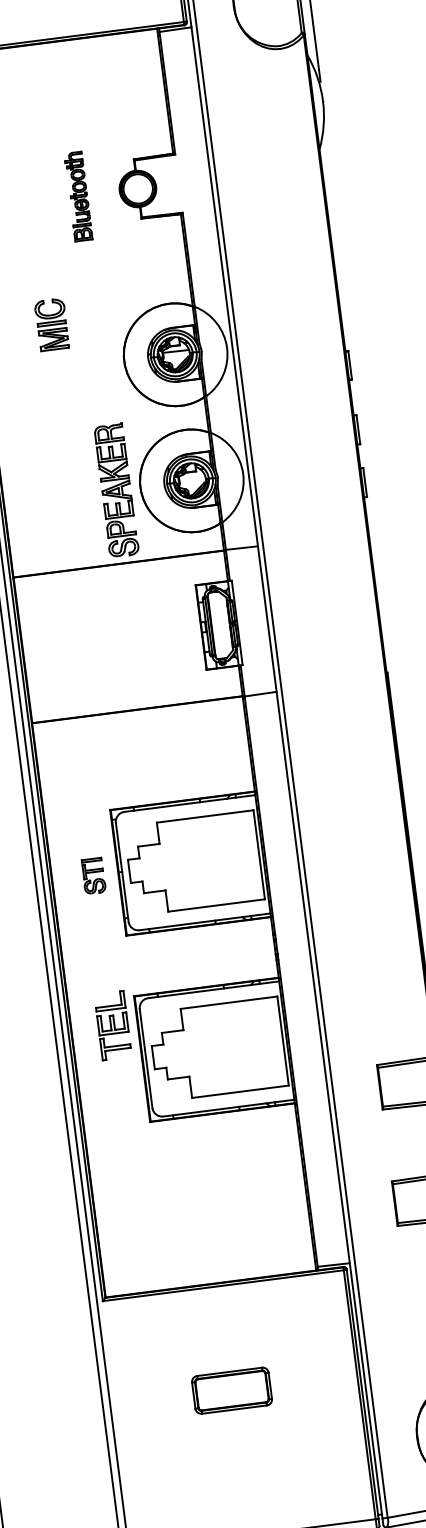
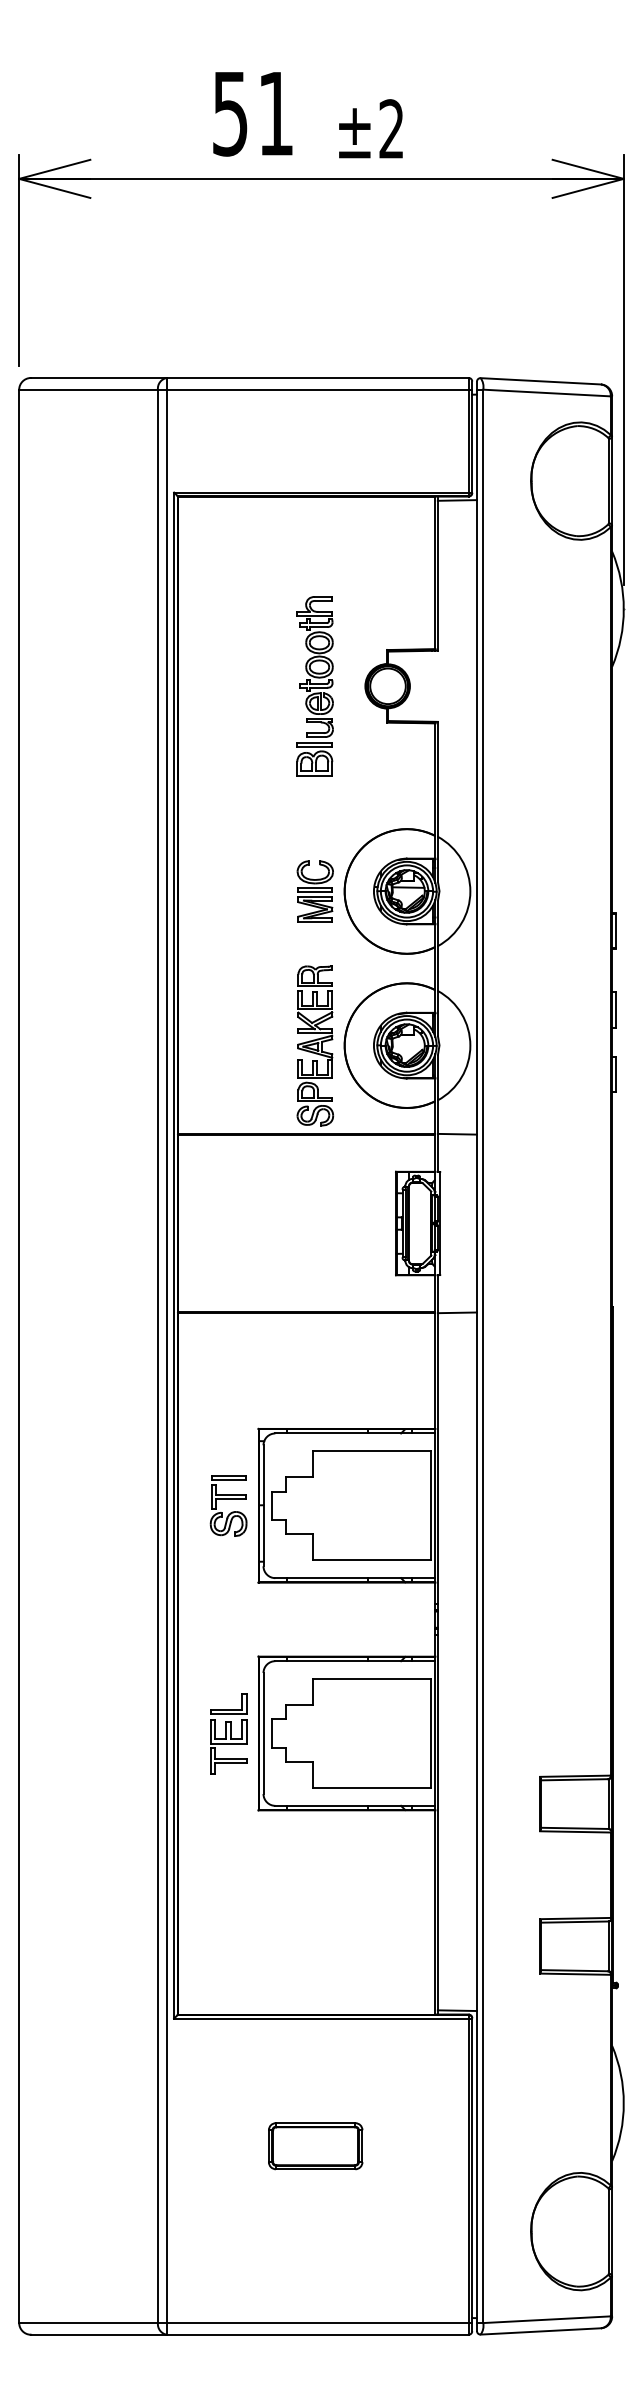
part: (78, 196) -> (314, 686), size x1.67
part: (51, 324) -> (314, 891), moved
part: (93, 875) -> (228, 1505), size x1.43
part: (112, 1025) -> (228, 1733), moved

